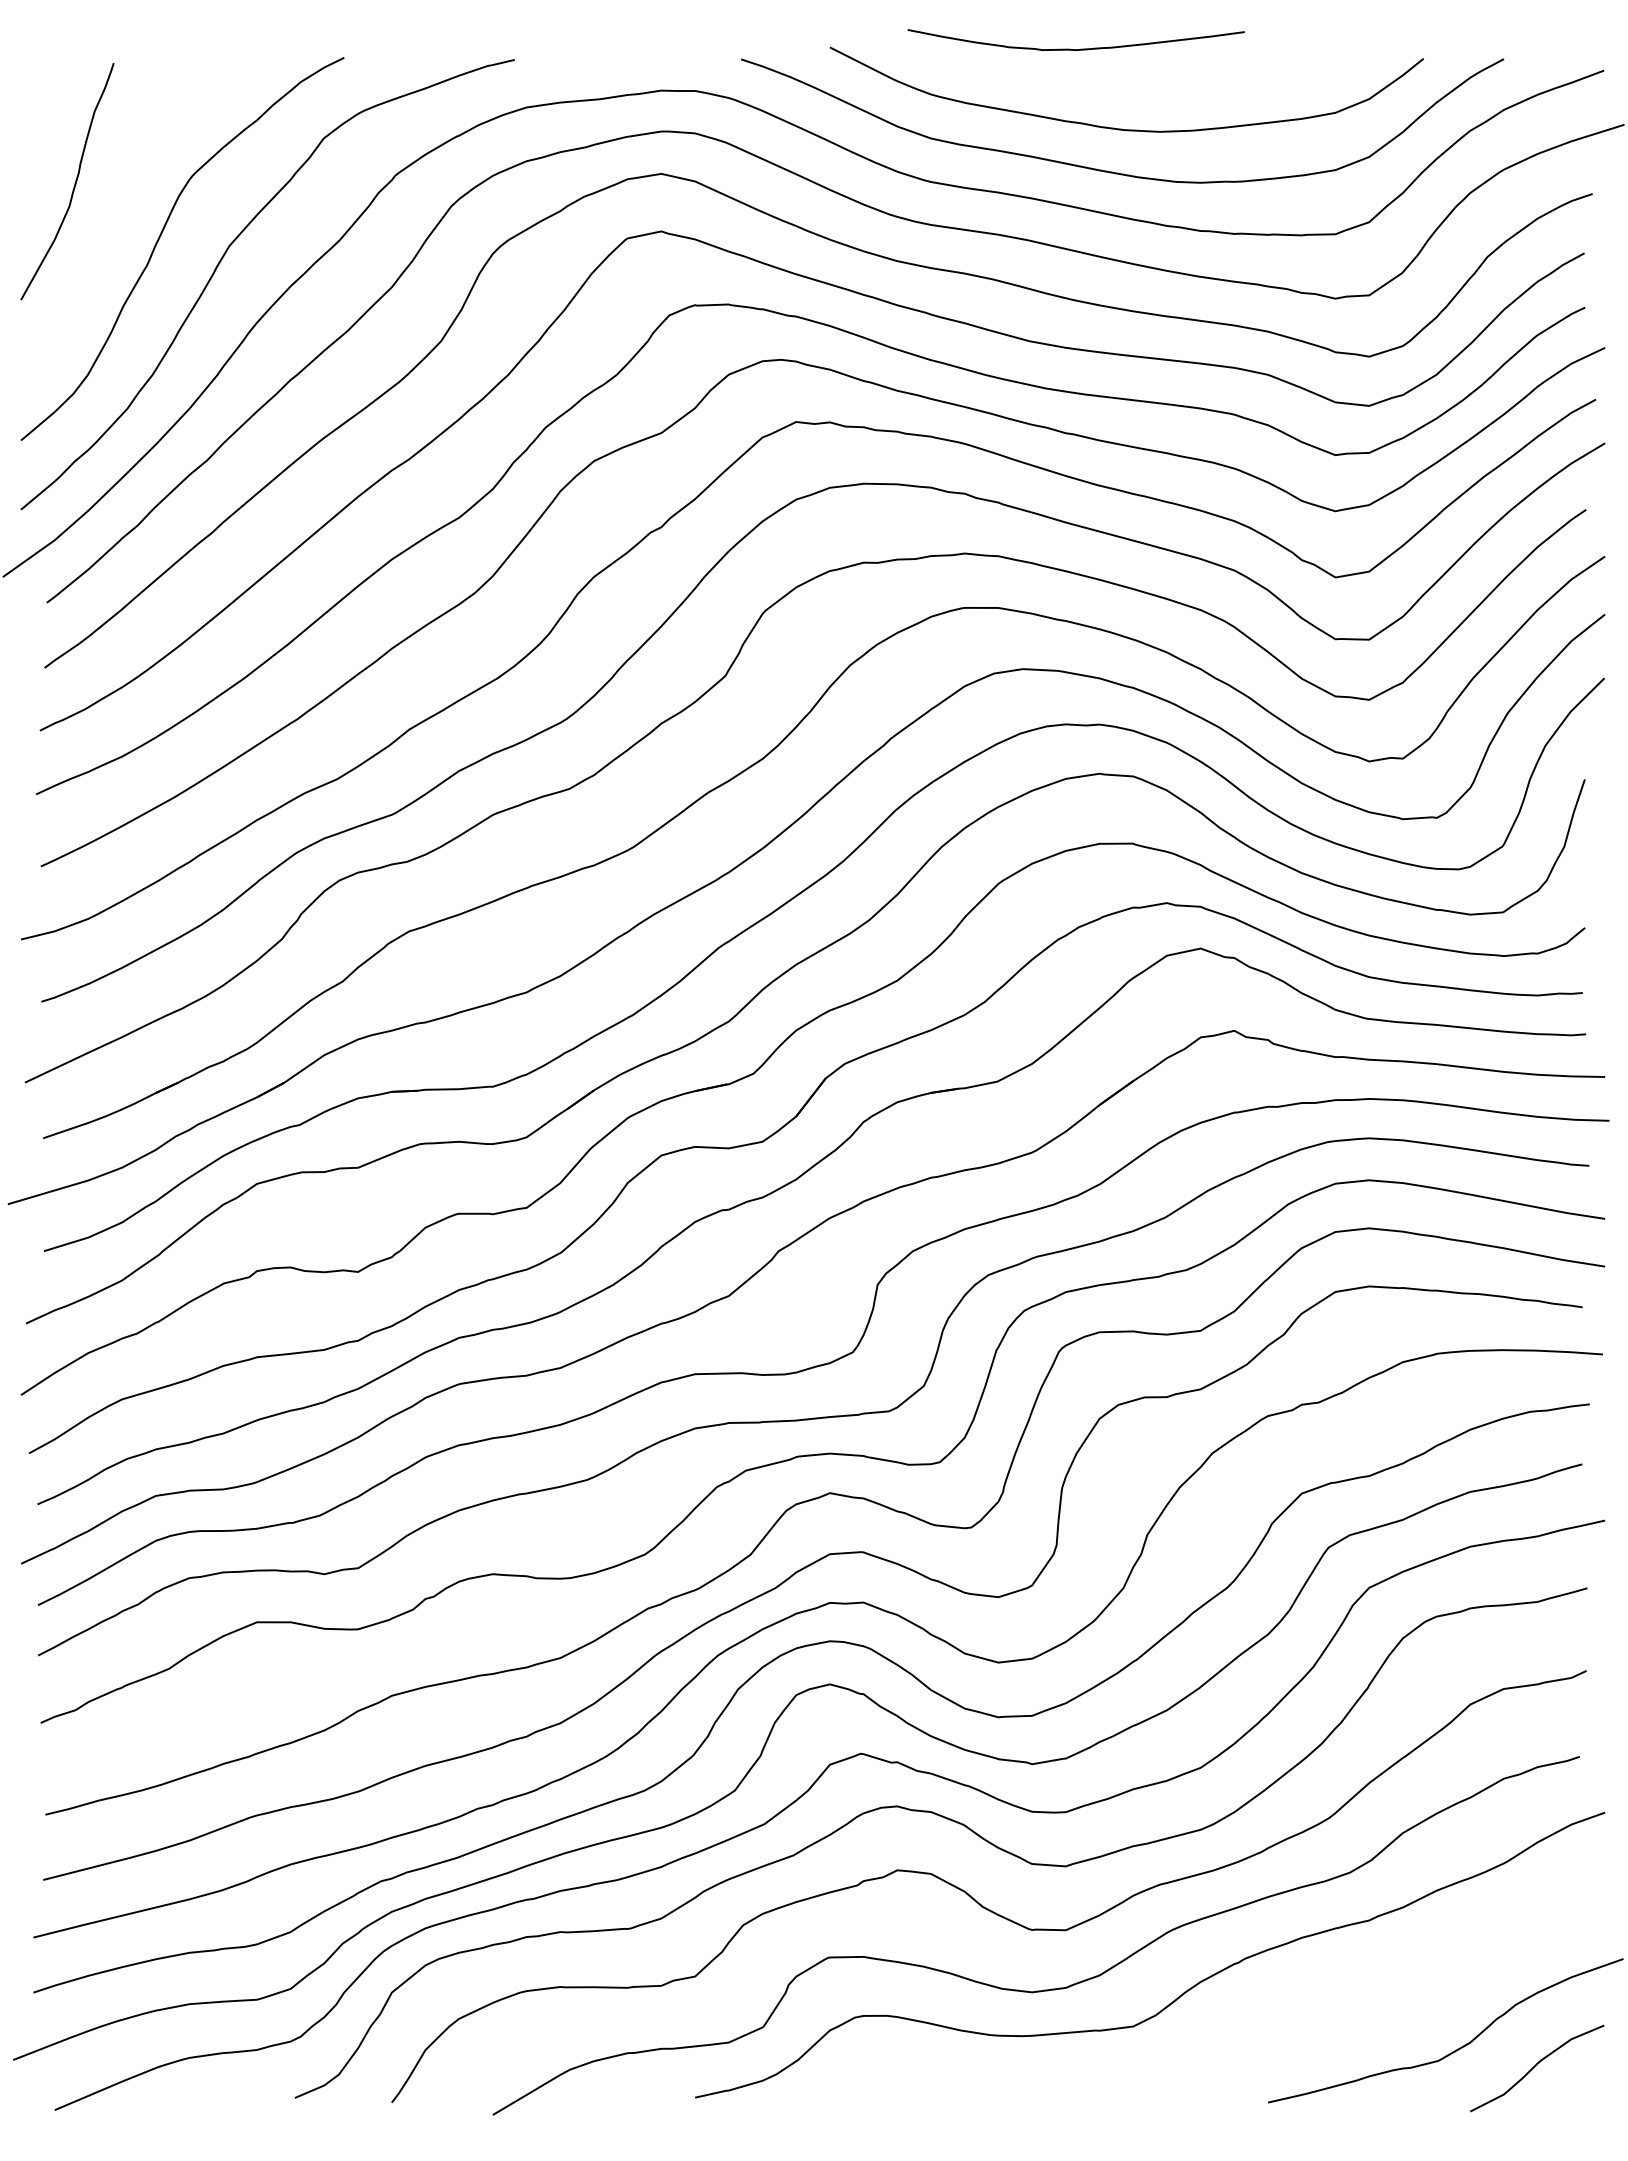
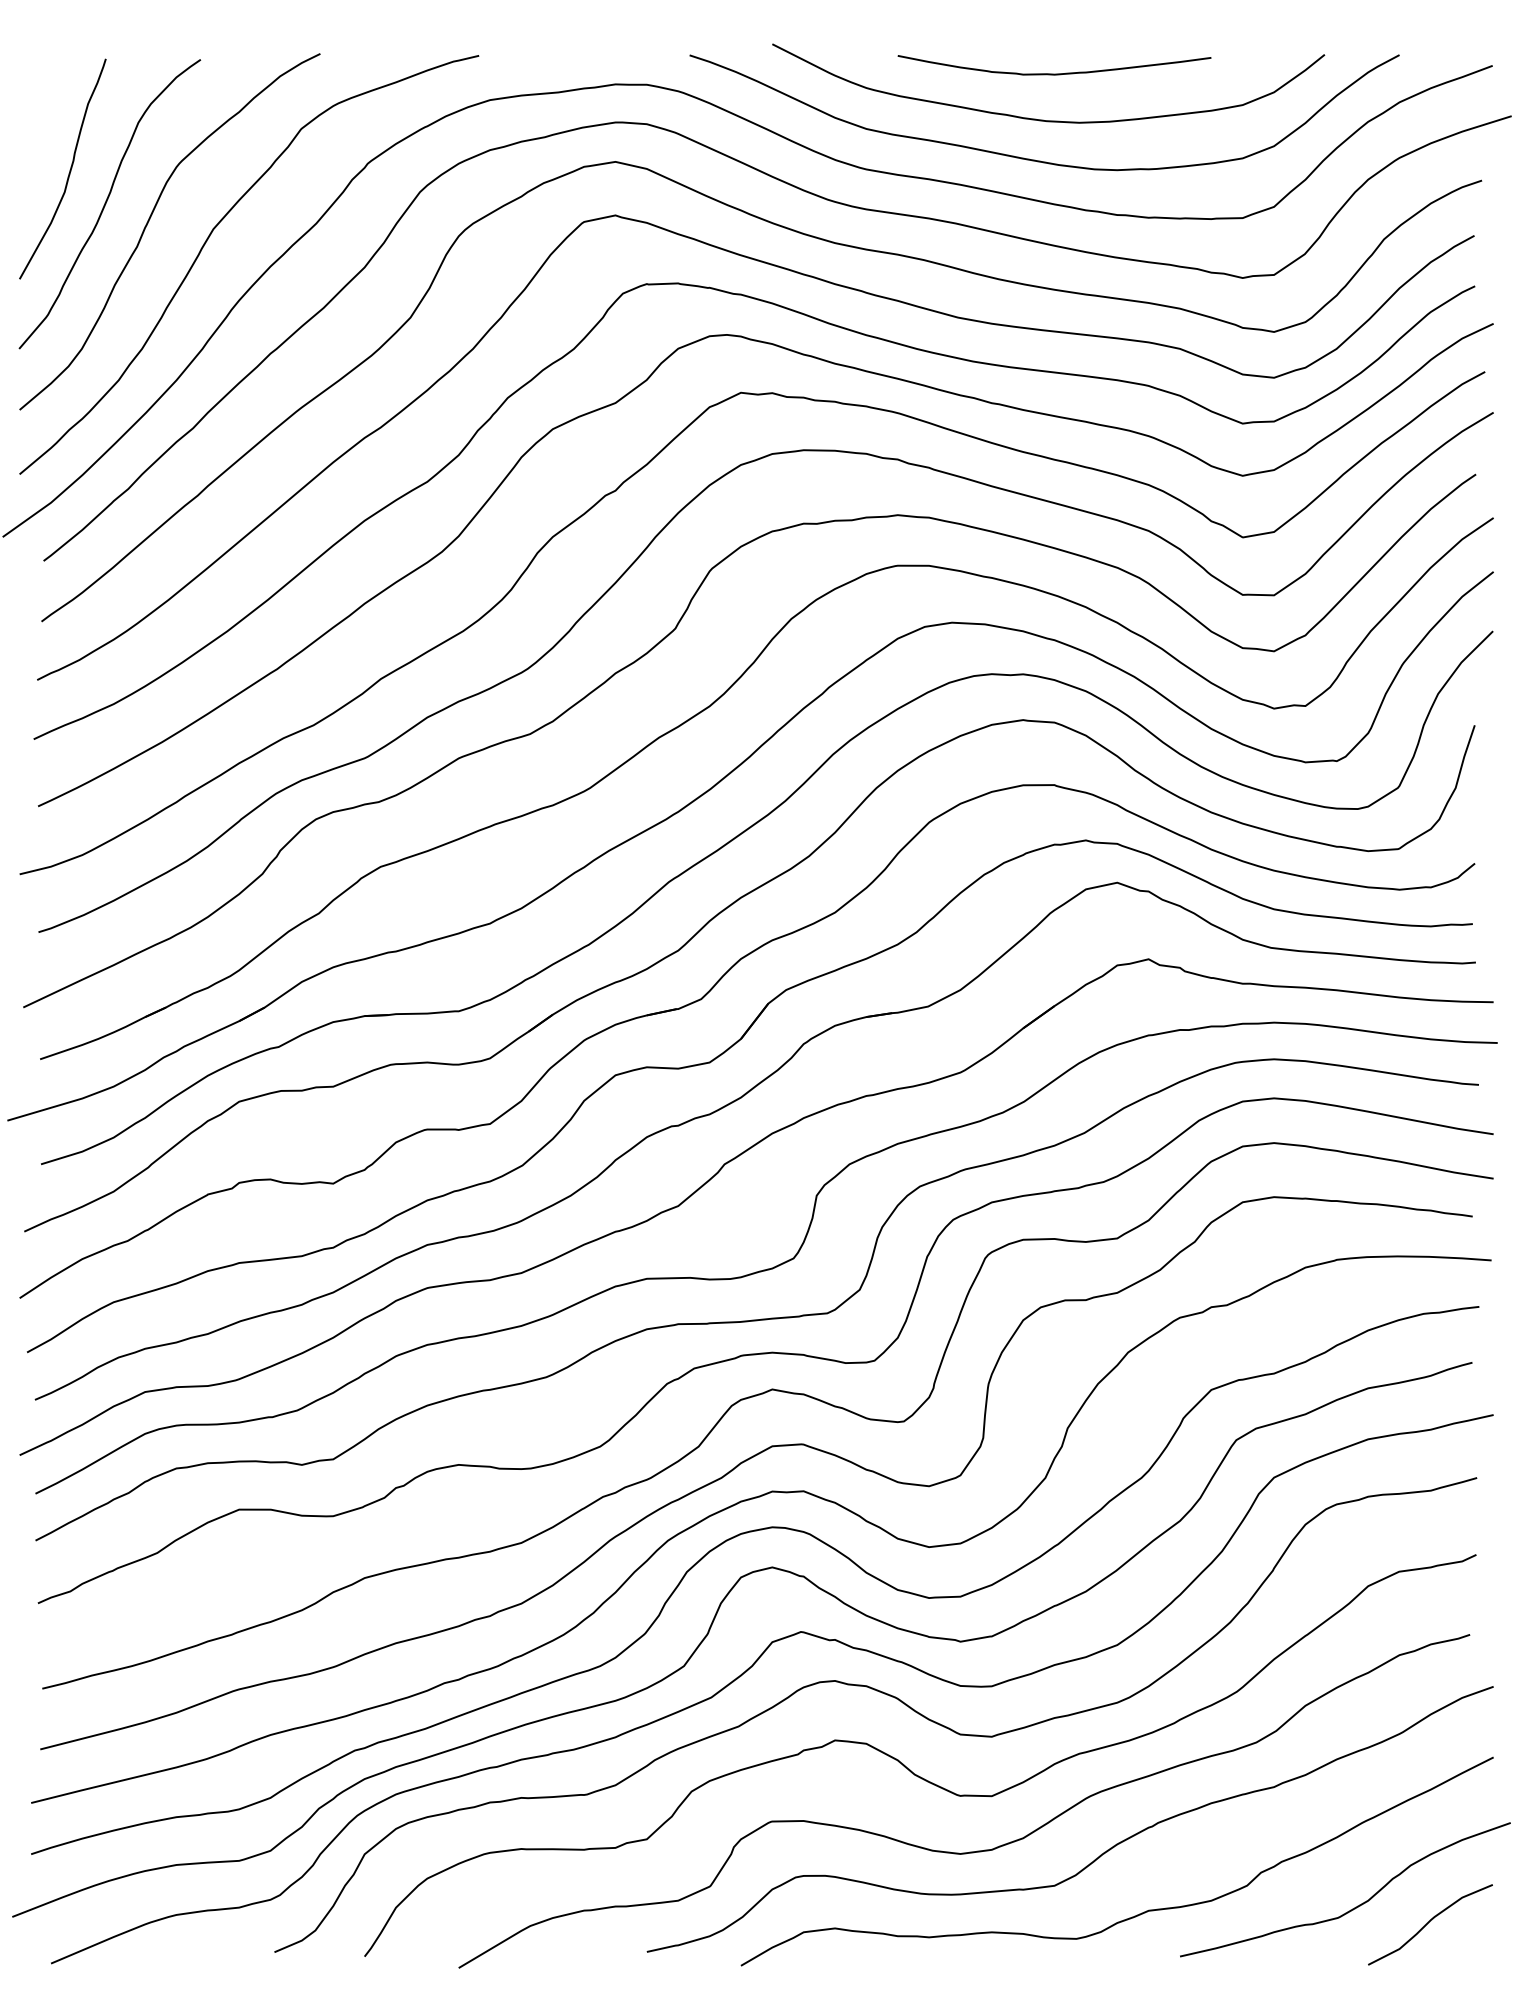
curve: (1075, 49) -> (1053, 74), moved
curve: (114, 218) -> (106, 203), added
curve: (1221, 2057) -> (1136, 1914), added

